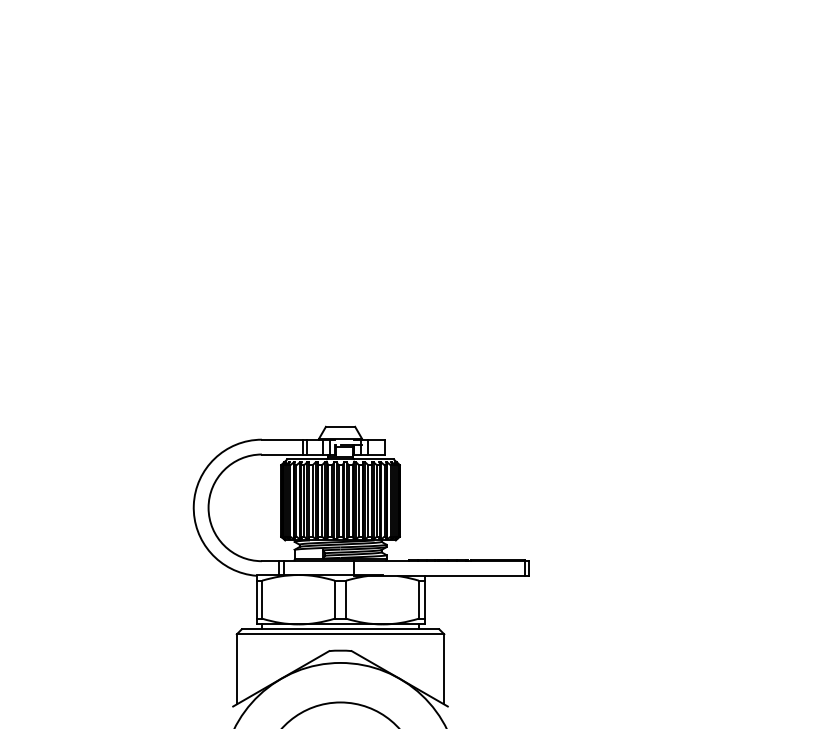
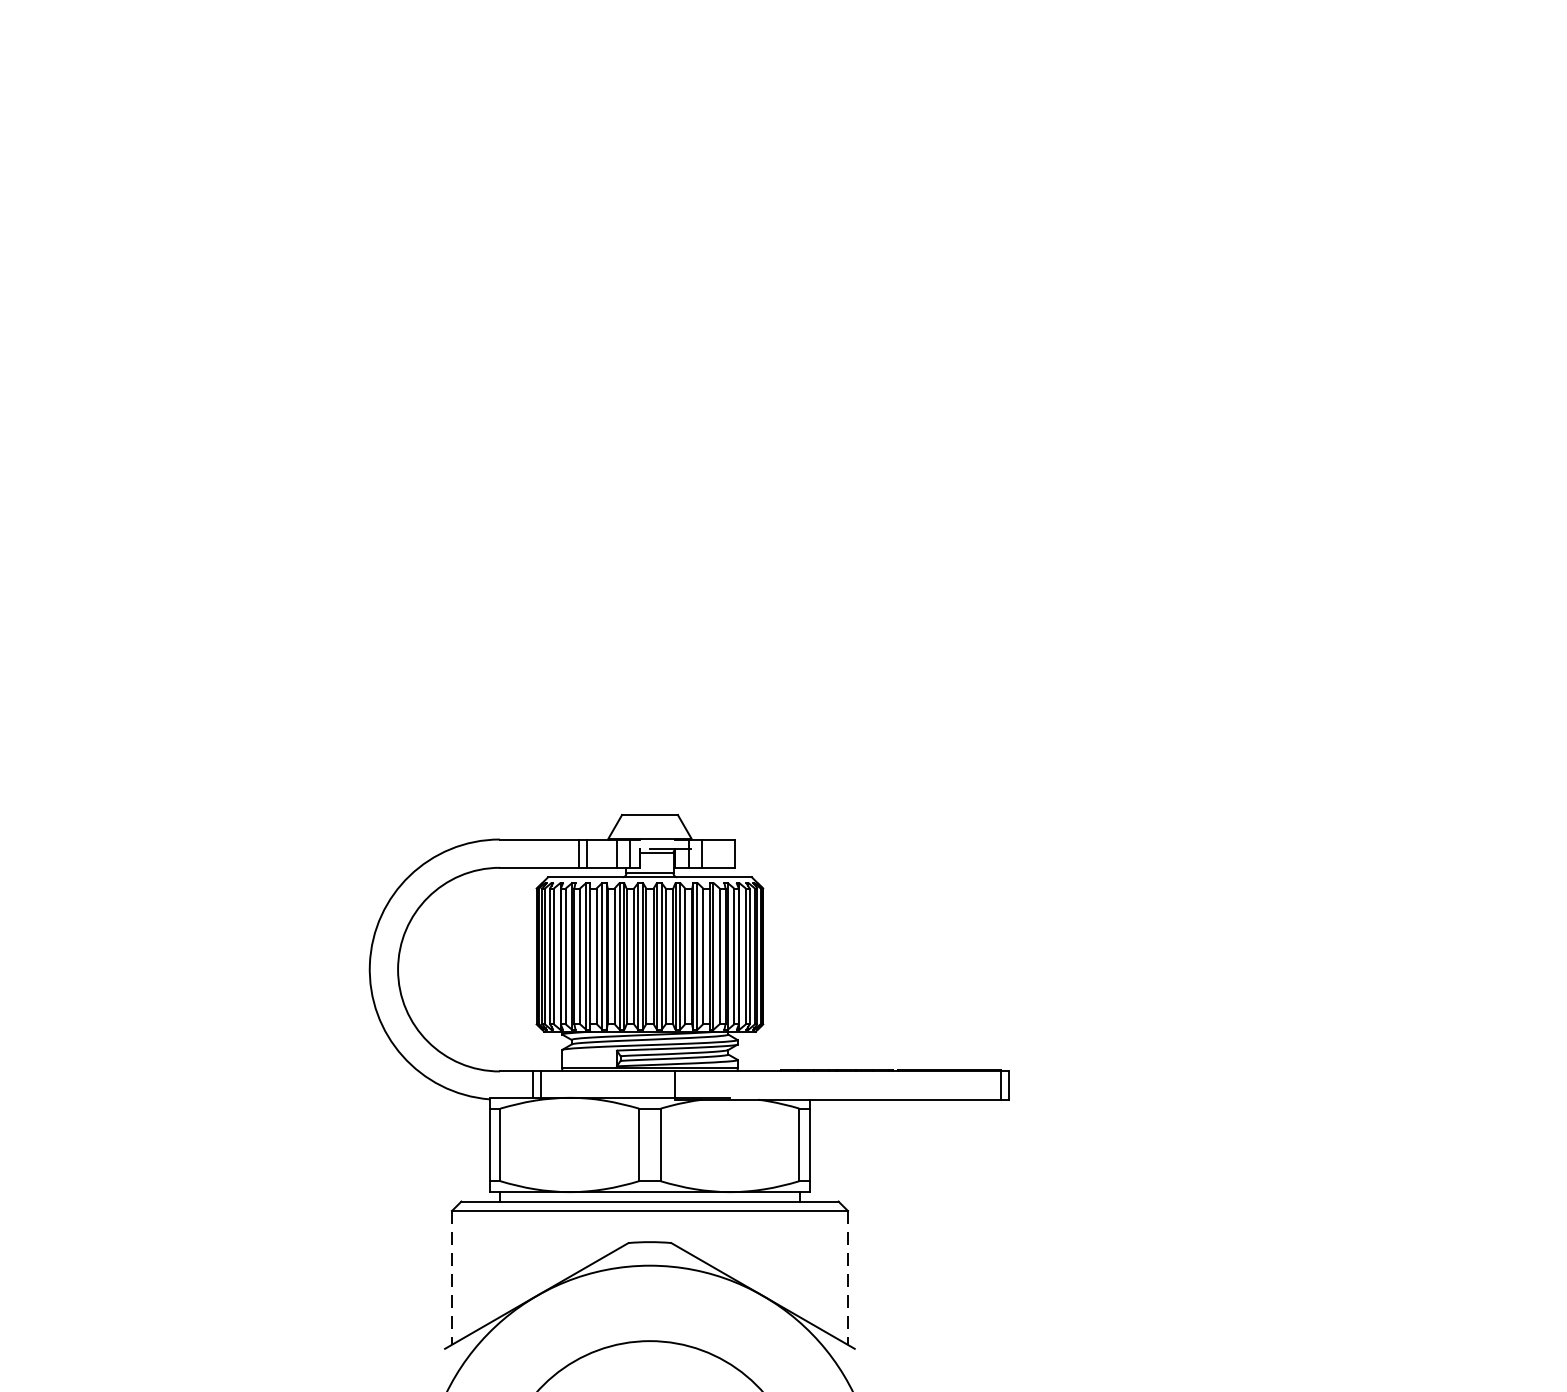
line: (236, 669) -> (451, 1278), solid -> dashed
line: (444, 669) -> (848, 1278), solid -> dashed

